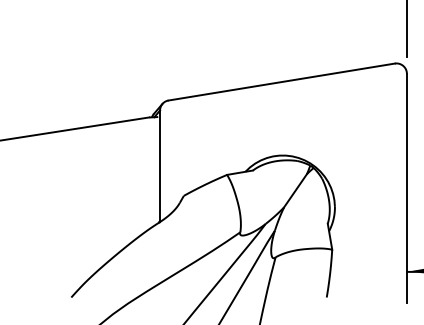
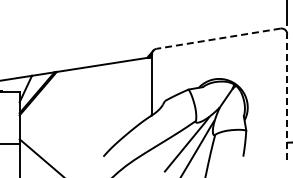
line: (281, 81) -> (218, 38), solid -> dashed
line: (407, 187) -> (287, 96), solid -> dashed

